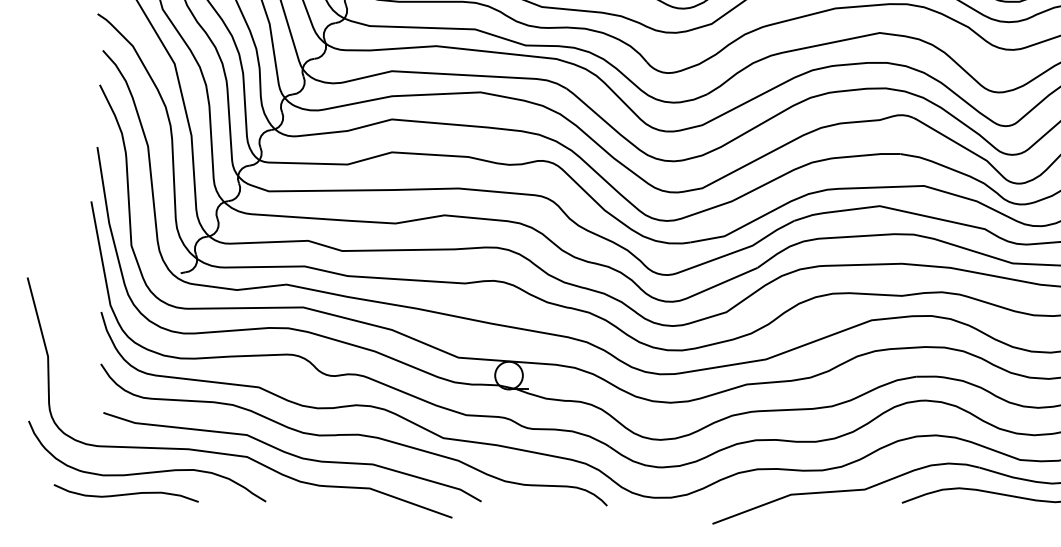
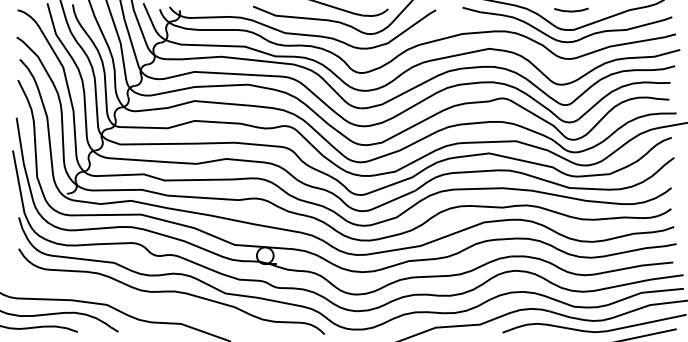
curve: (292, 456) -> (134, 304), removed

